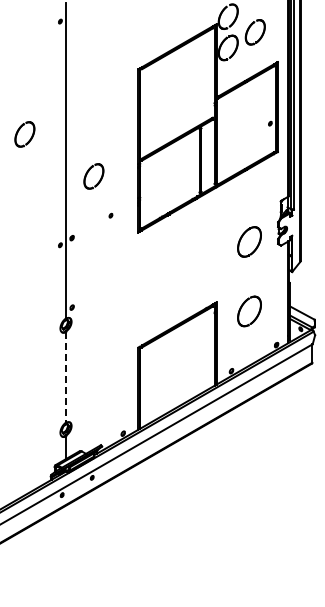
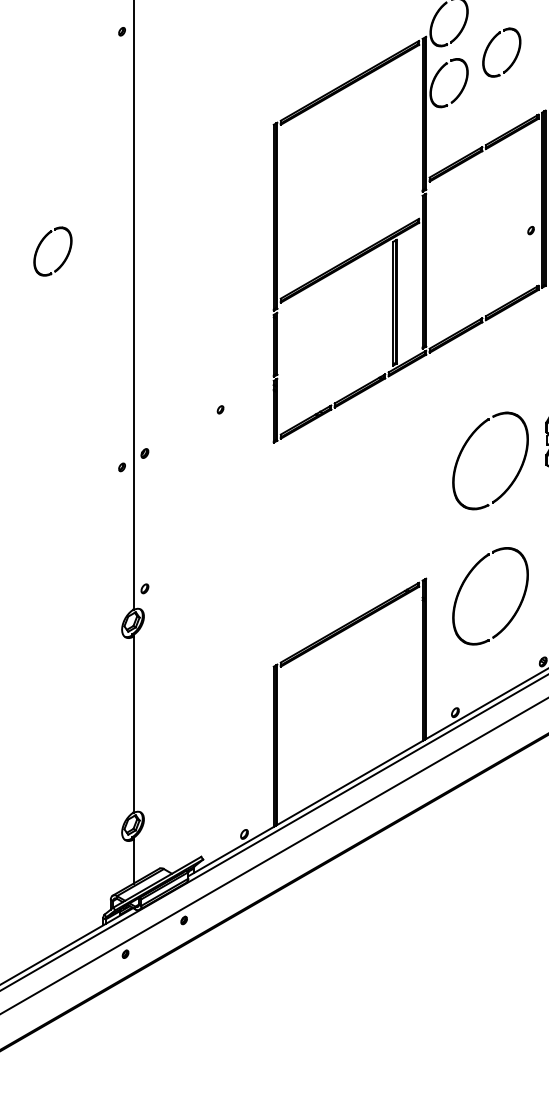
part: (93, 176) -> (186, 333), removed
part: (249, 241) -> (490, 460), size x1.67
part: (249, 311) -> (490, 596), size x1.67
line: (66, 377) -> (133, 724), dashed -> solid

